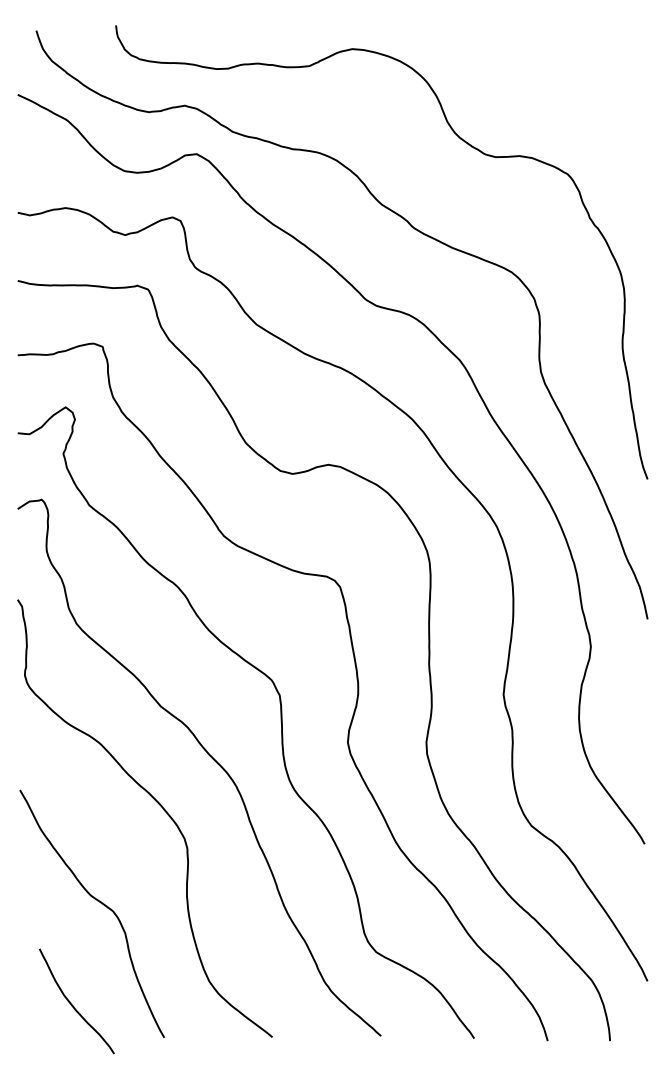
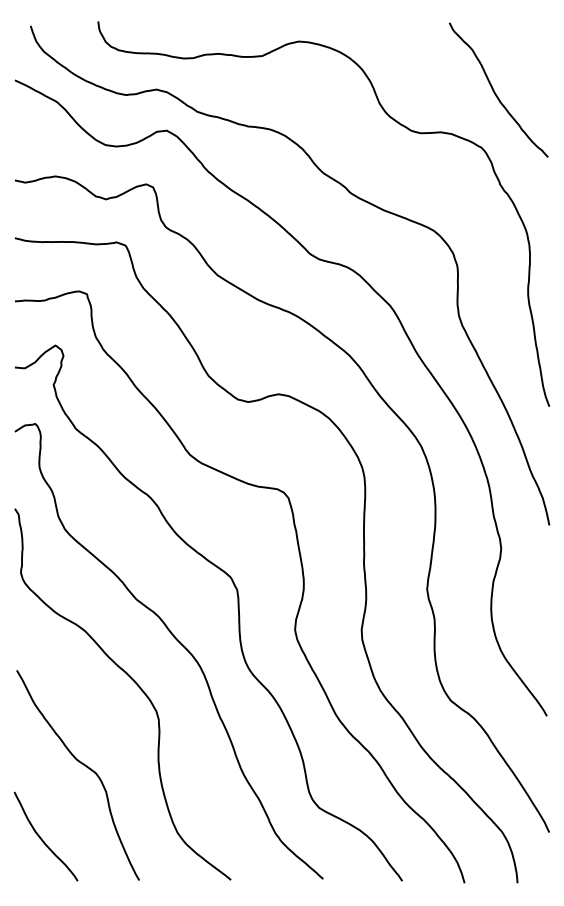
curve: (582, 106) -> (494, 90), added
curve: (72, 1003) -> (42, 838), moved

